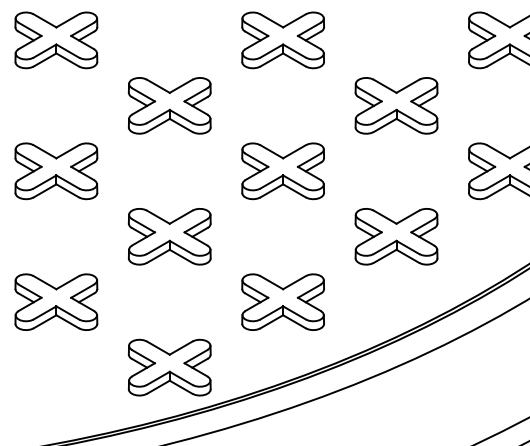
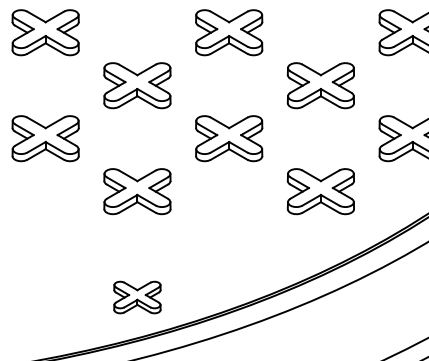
part: (56, 302) -> (45, 244), removed
part: (283, 302) -> (229, 244), removed
part: (169, 367) -> (137, 297), size x0.7

